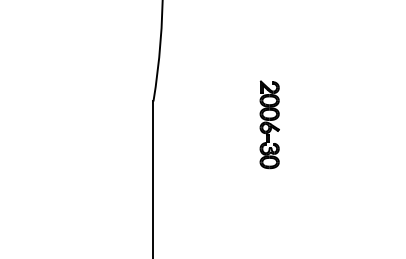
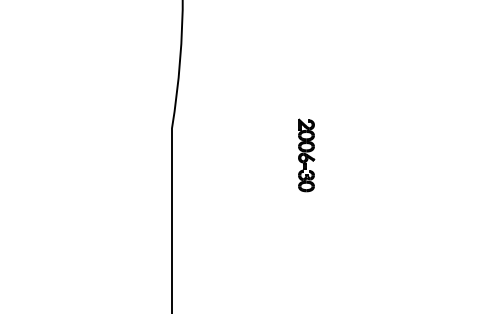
part: (269, 124) -> (306, 155), size x0.71

